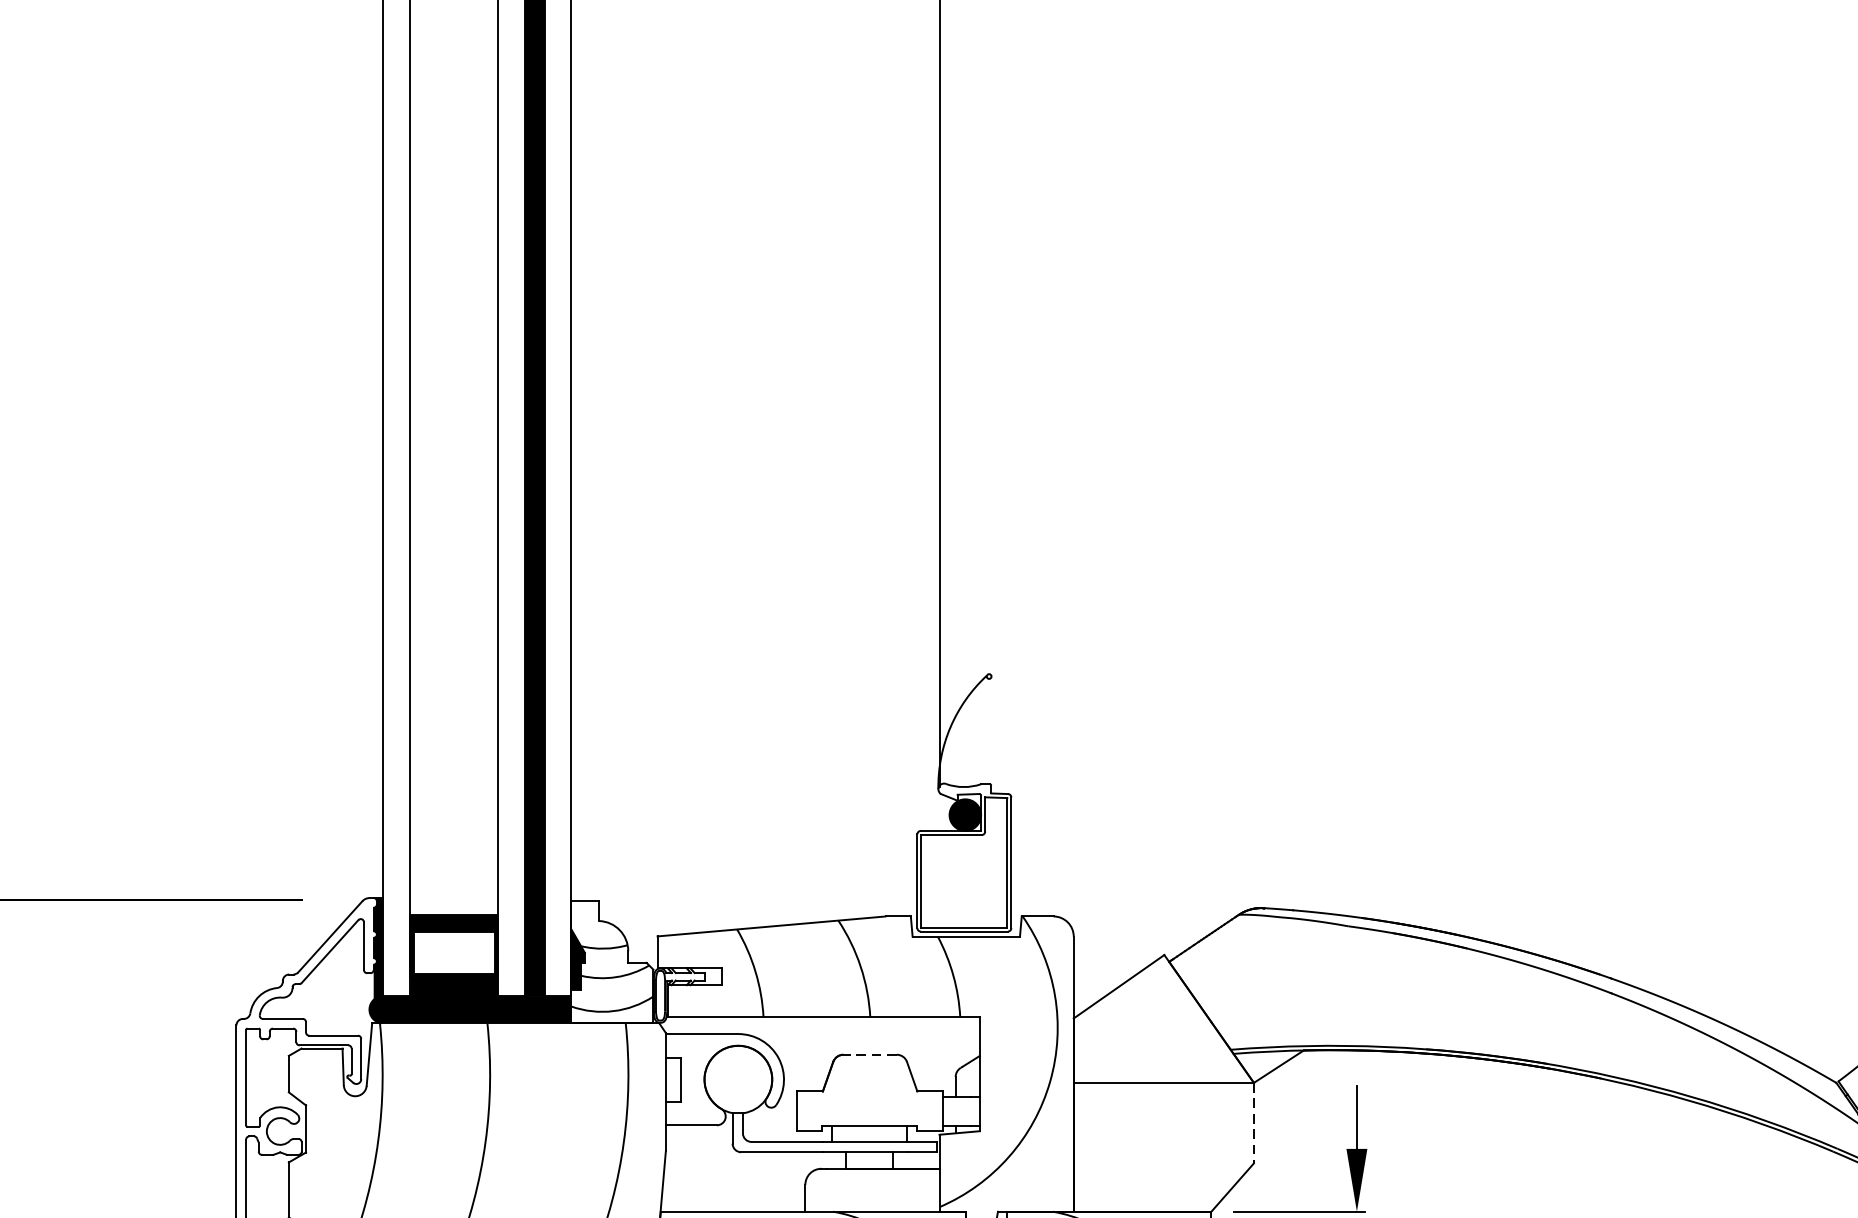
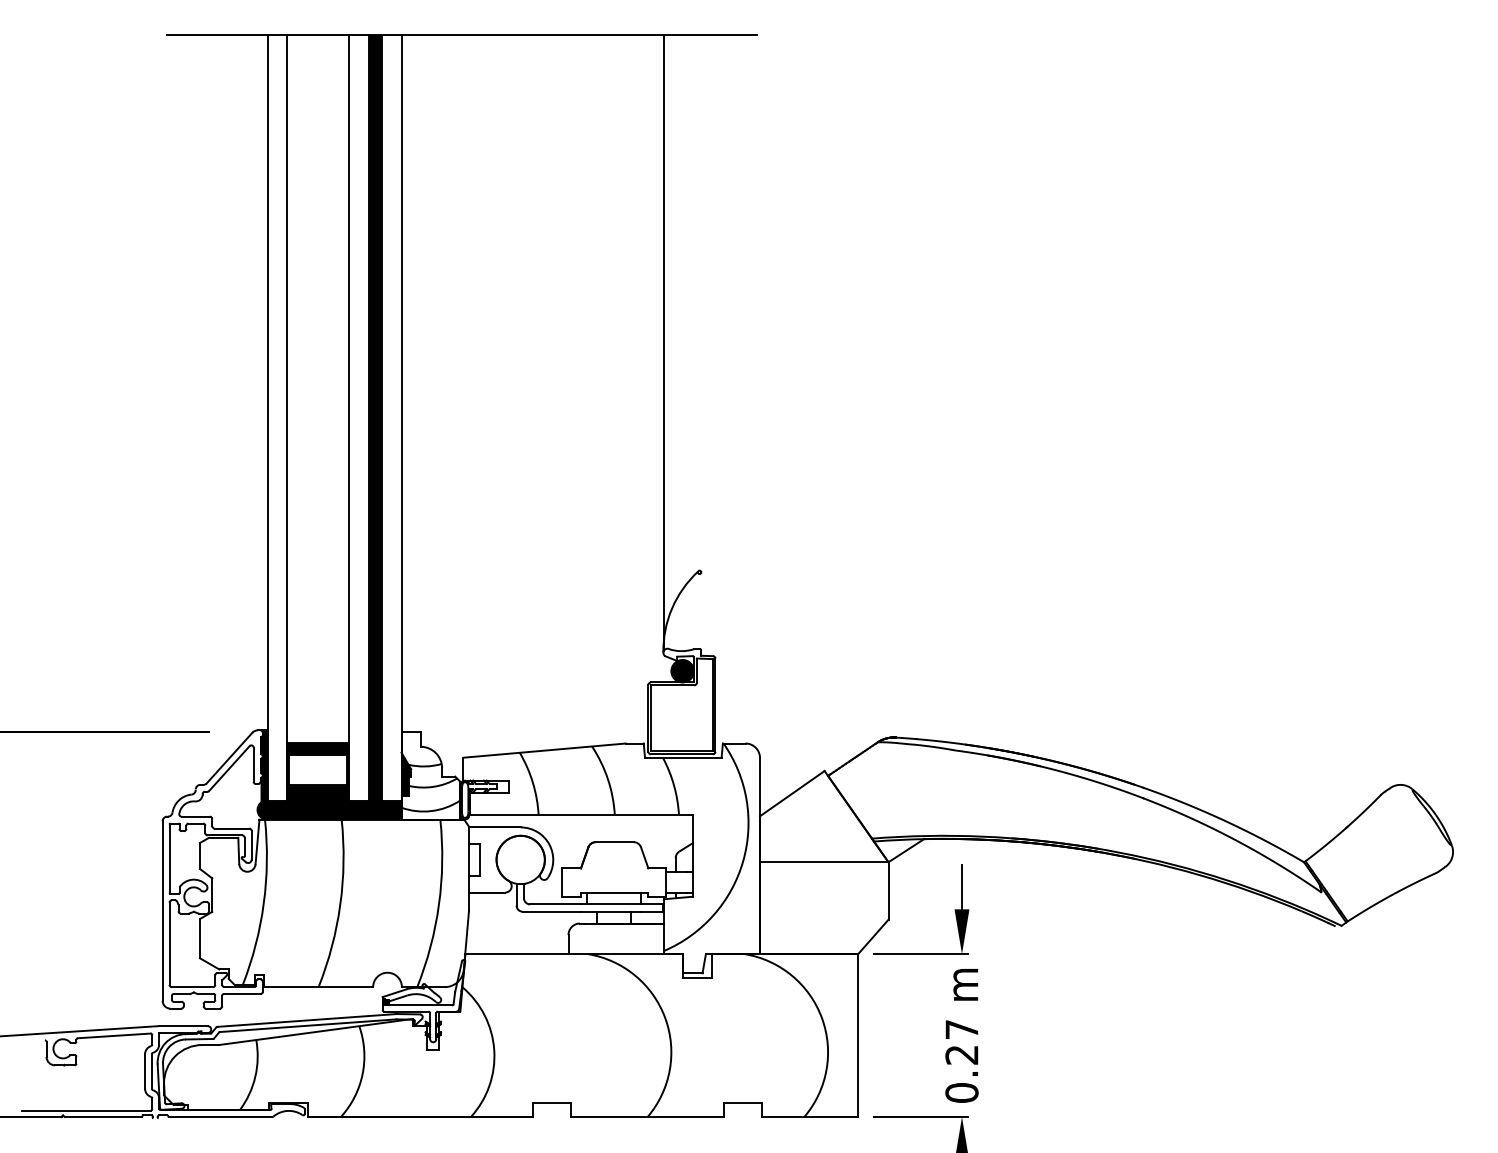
line: (869, 1055) -> (614, 842), dashed -> solid
line: (1253, 1122) -> (888, 890), dashed -> solid

